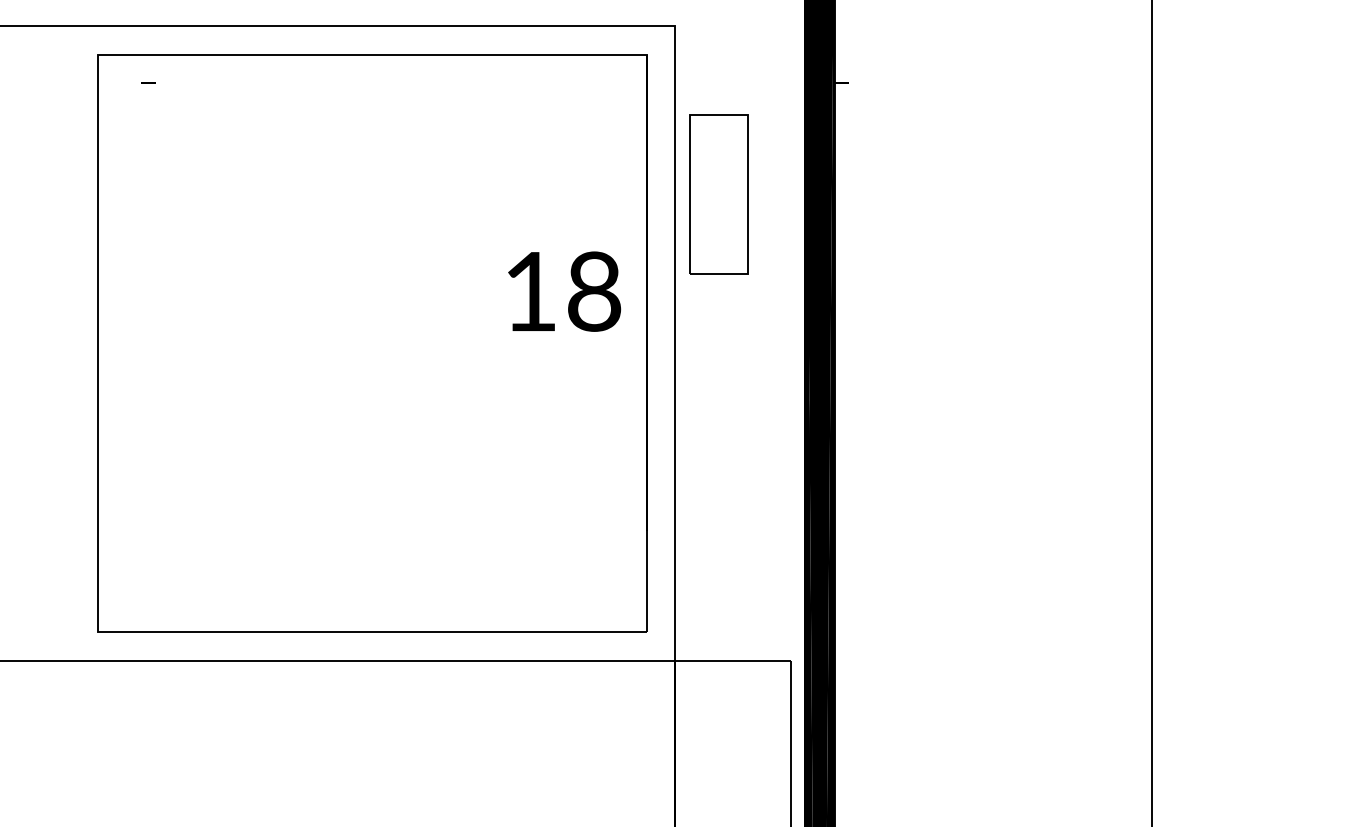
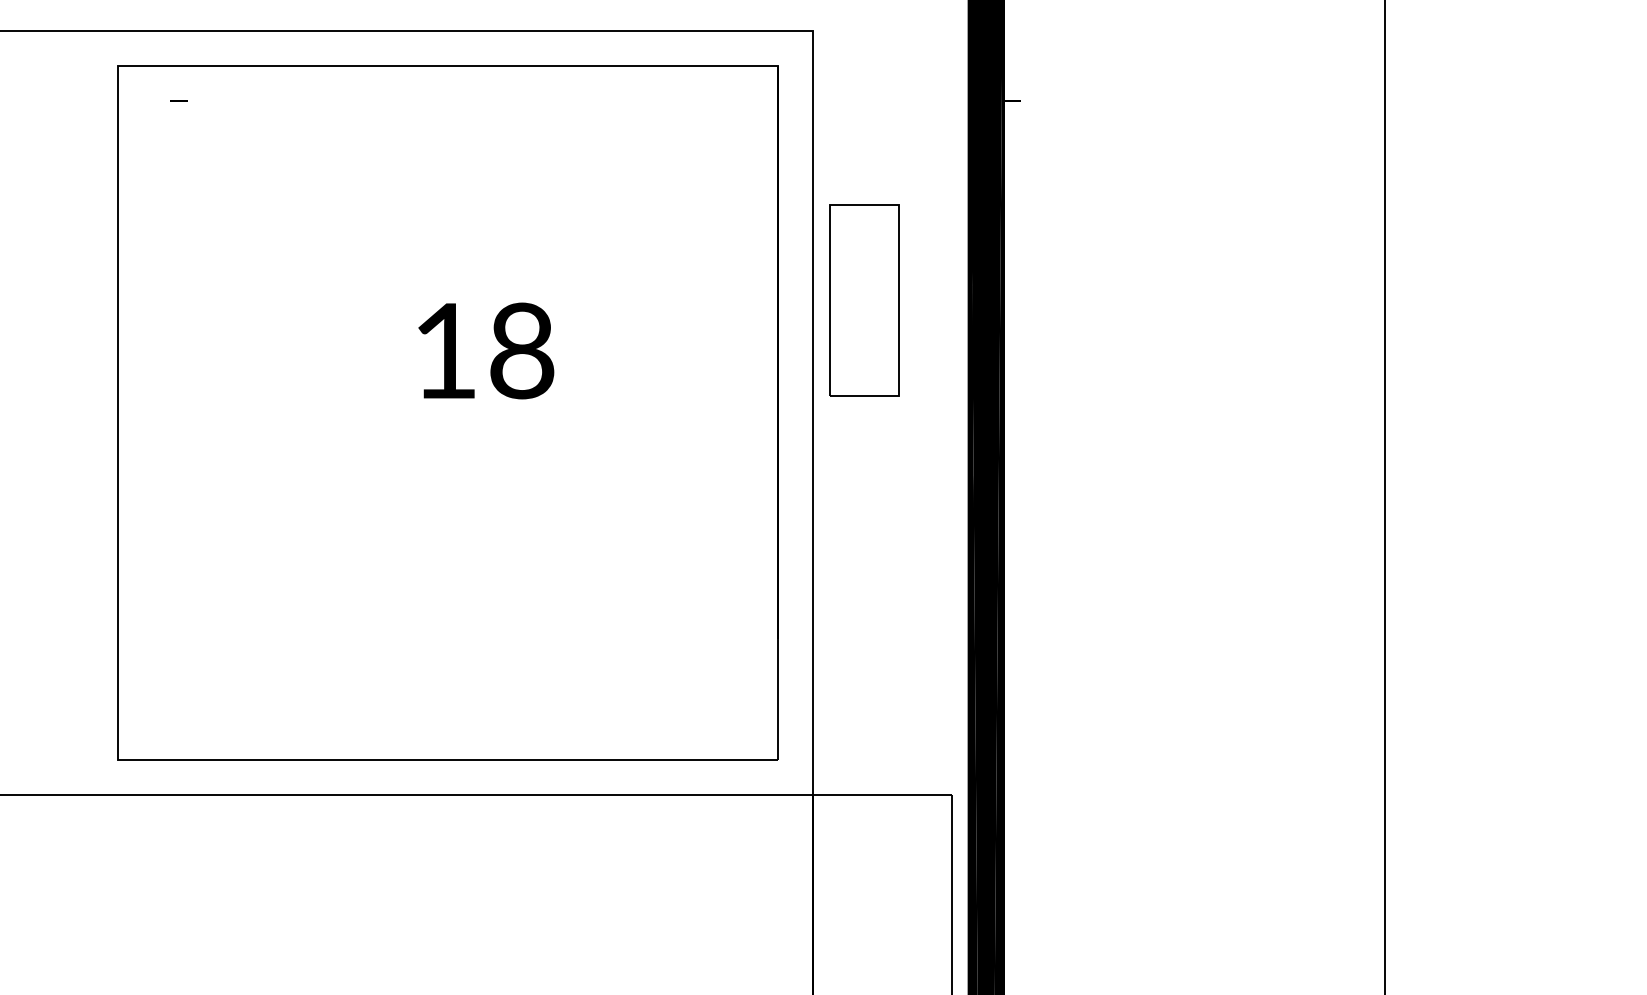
part: (718, 194) -> (864, 300), moved
text: (564, 291) -> (486, 350), moved

